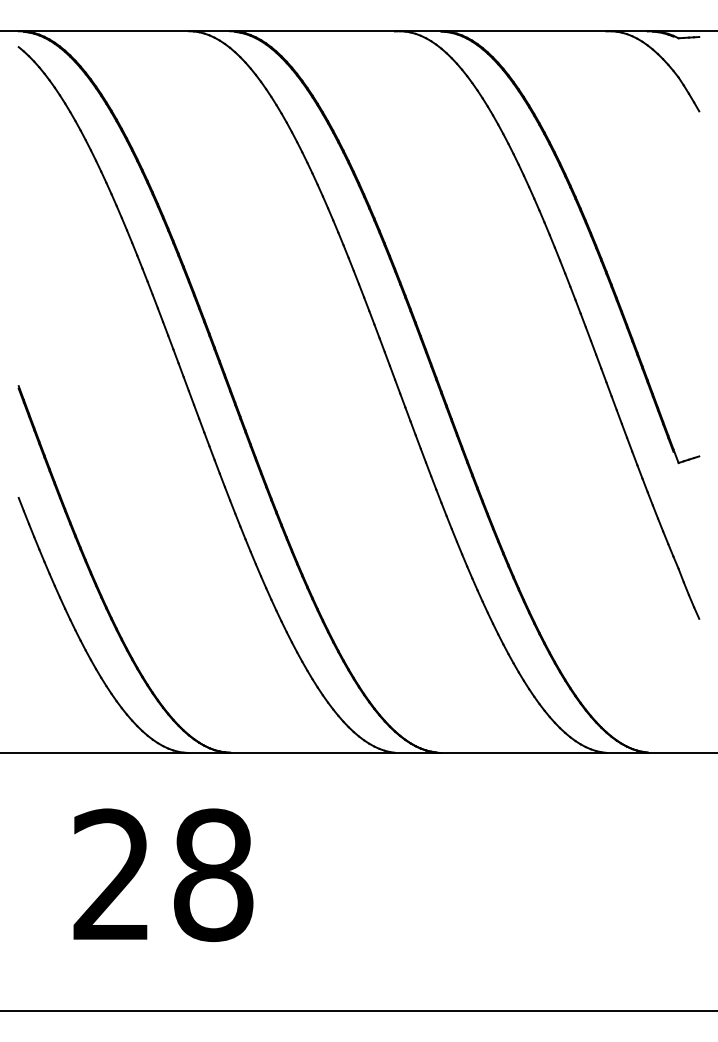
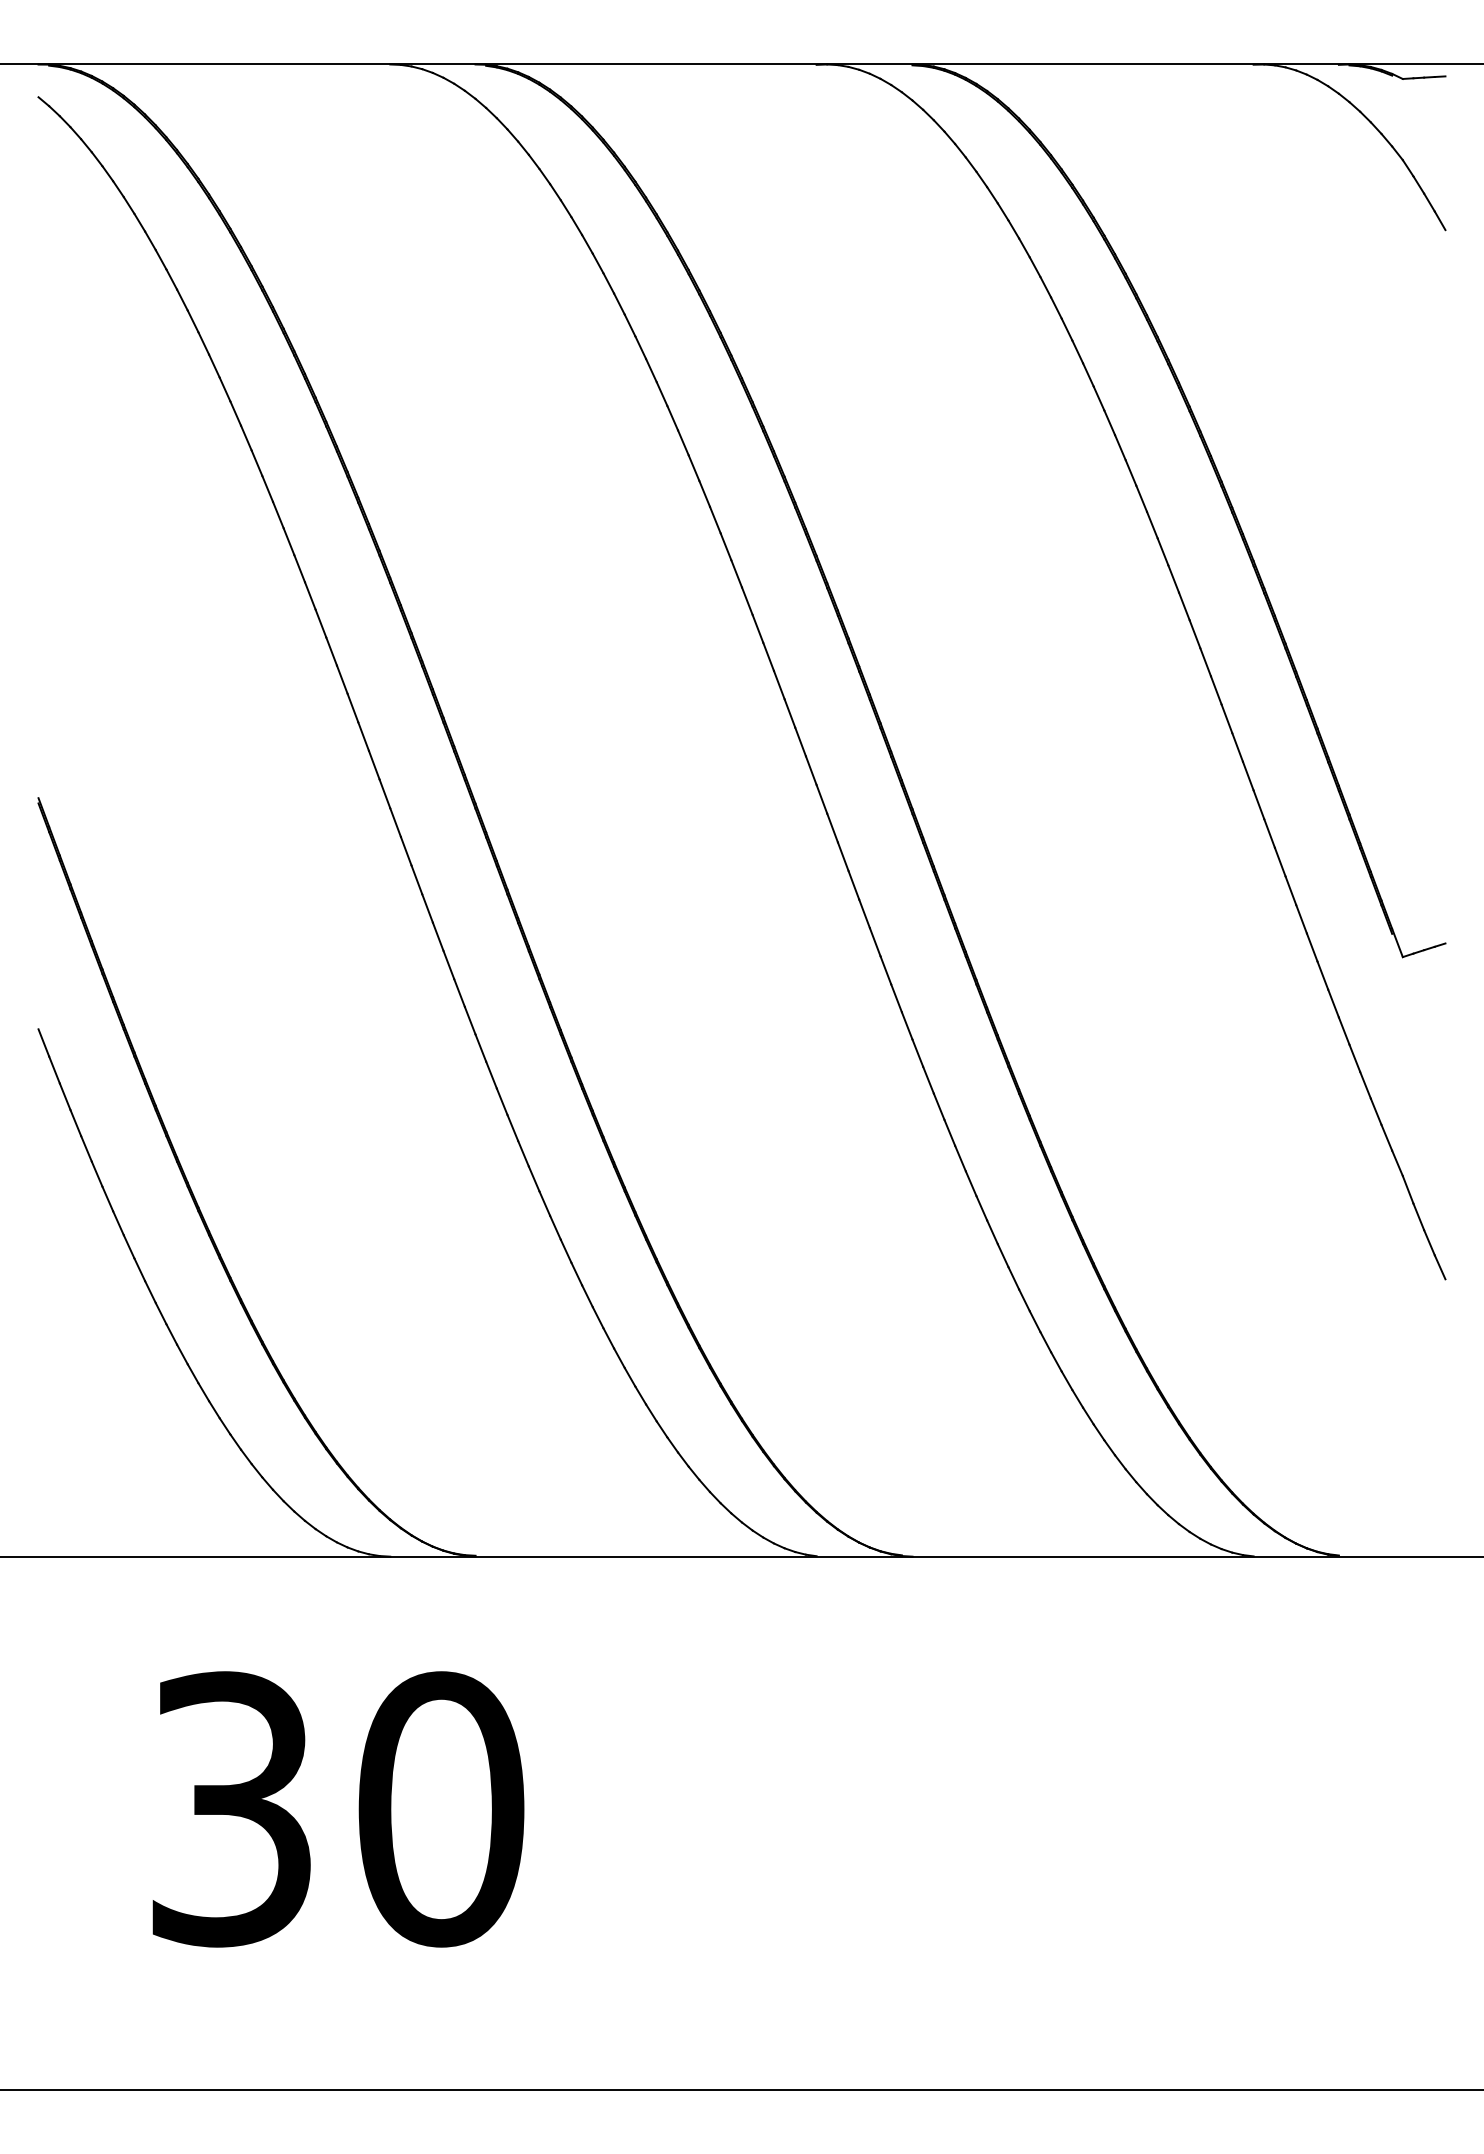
text: (163, 875) -> (337, 1809), 28 -> 30

